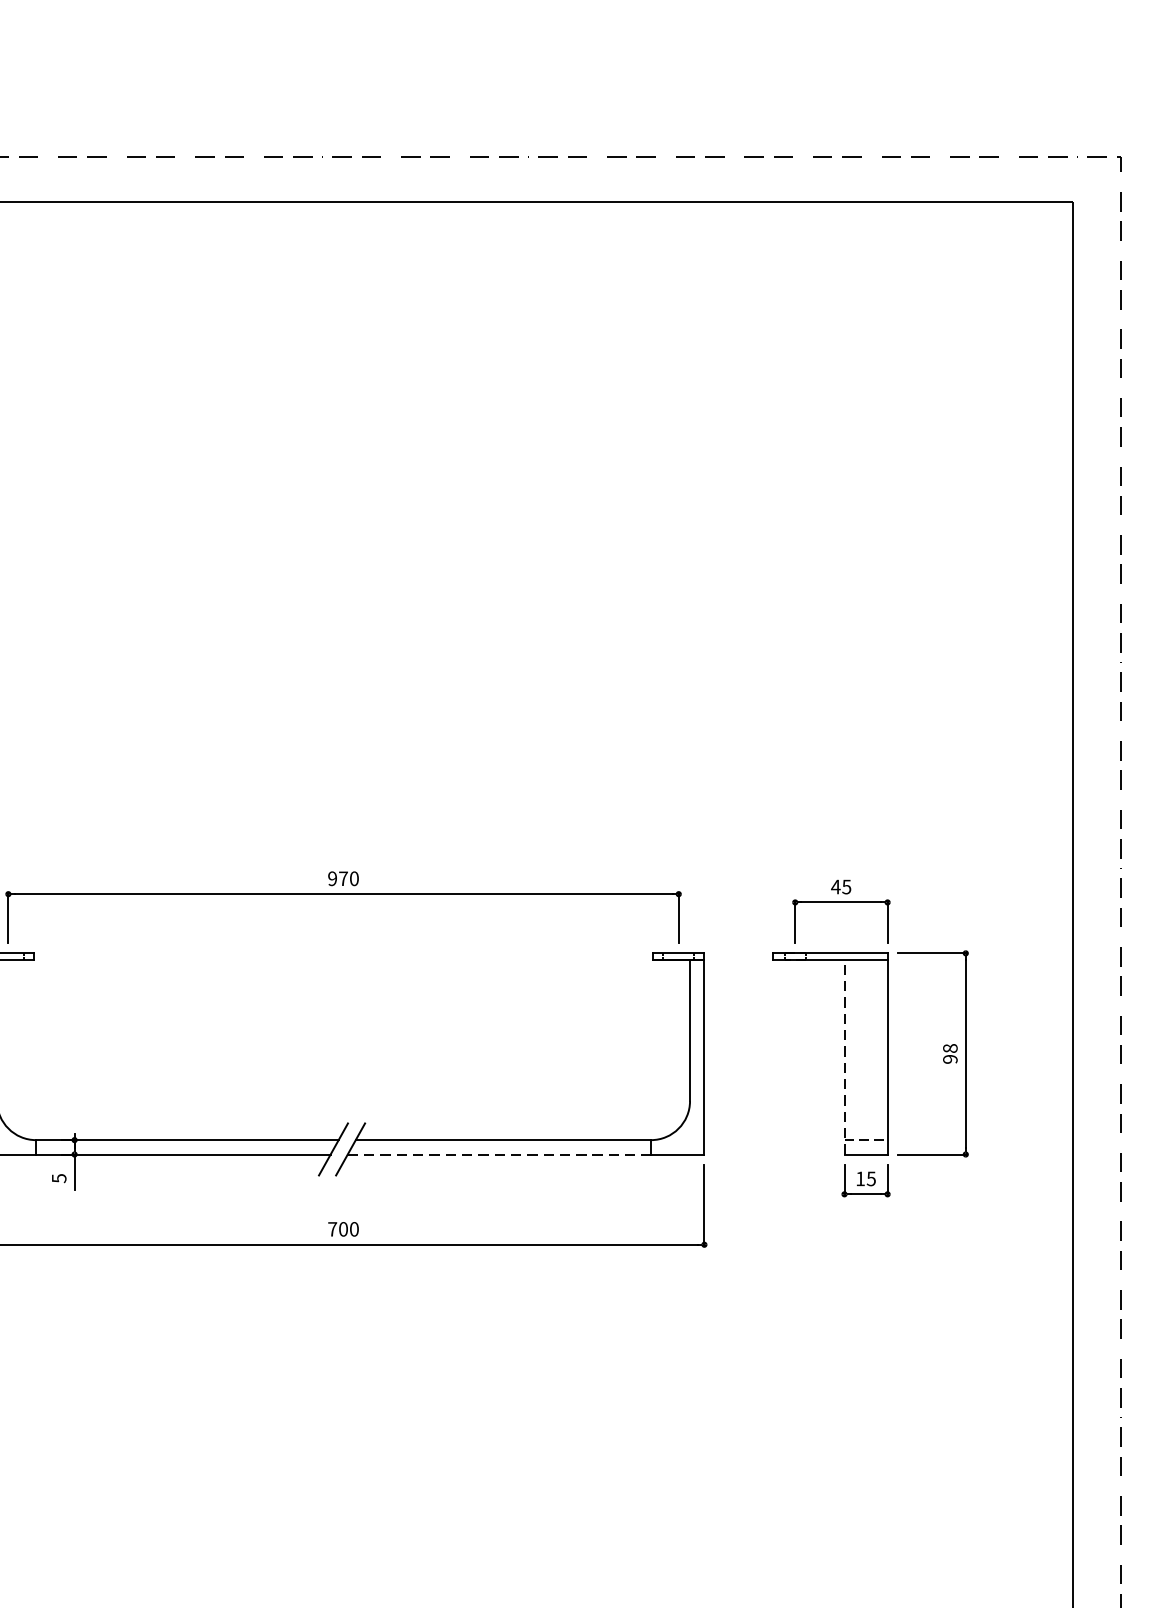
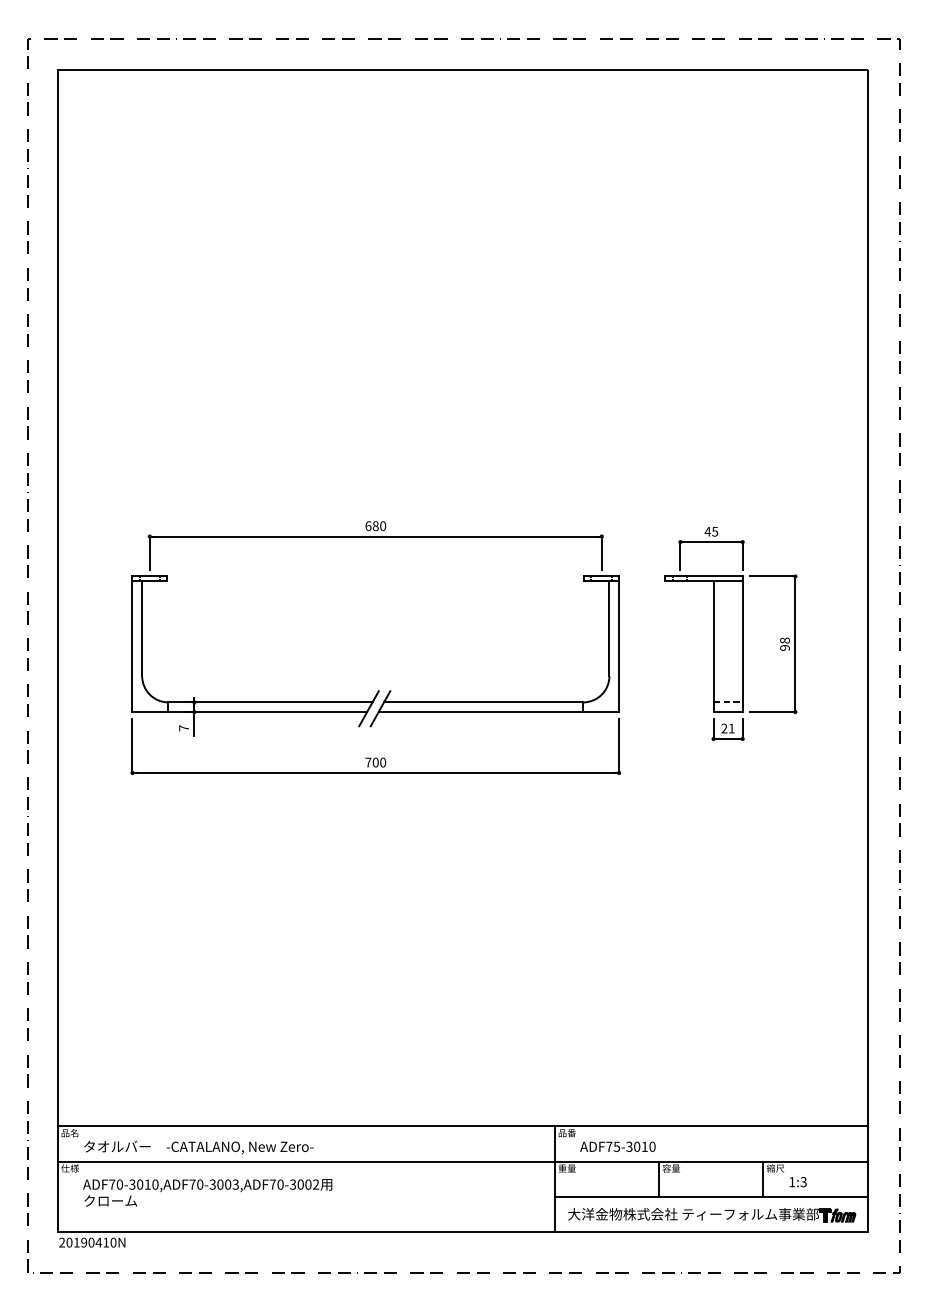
text: (337, 879) -> (371, 526), 970 -> 680
line: (844, 1057) -> (713, 646), dashed -> solid
line: (500, 1155) -> (481, 712), dashed -> solid
text: (58, 1178) -> (183, 728), 5 -> 7
text: (865, 1178) -> (727, 728), 15 -> 21

